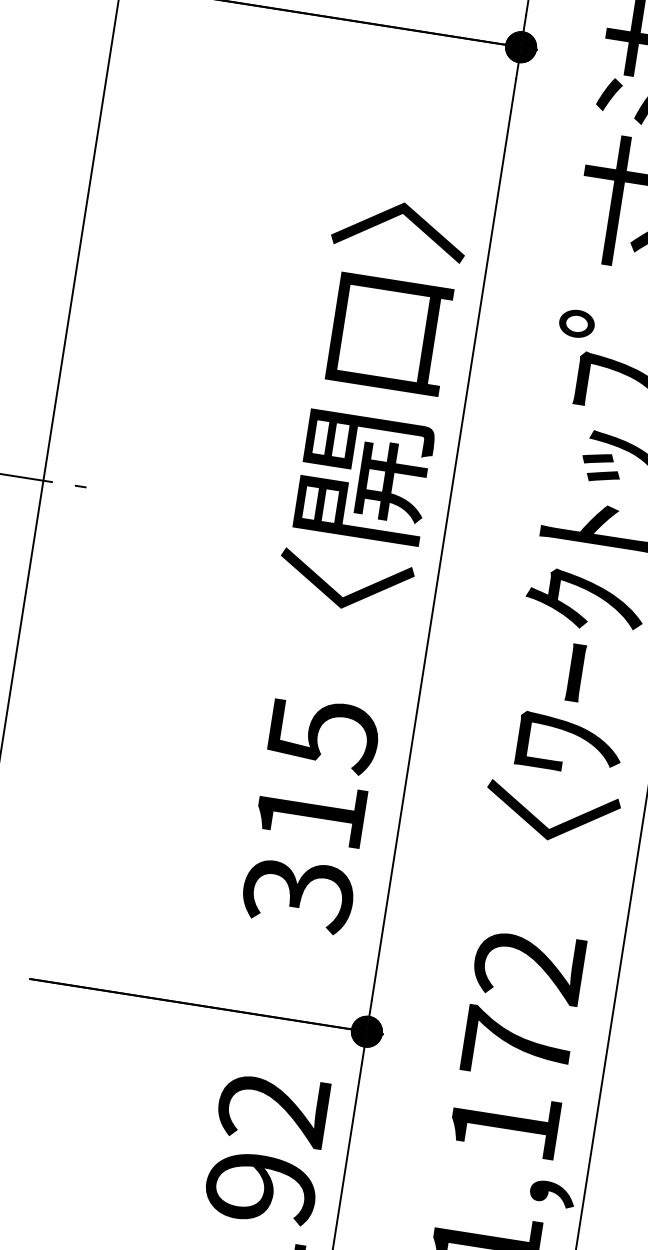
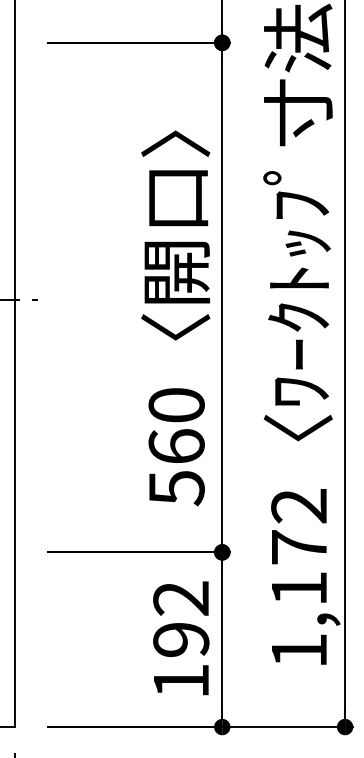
text: (310, 815) -> (176, 447), 315 -> 560

